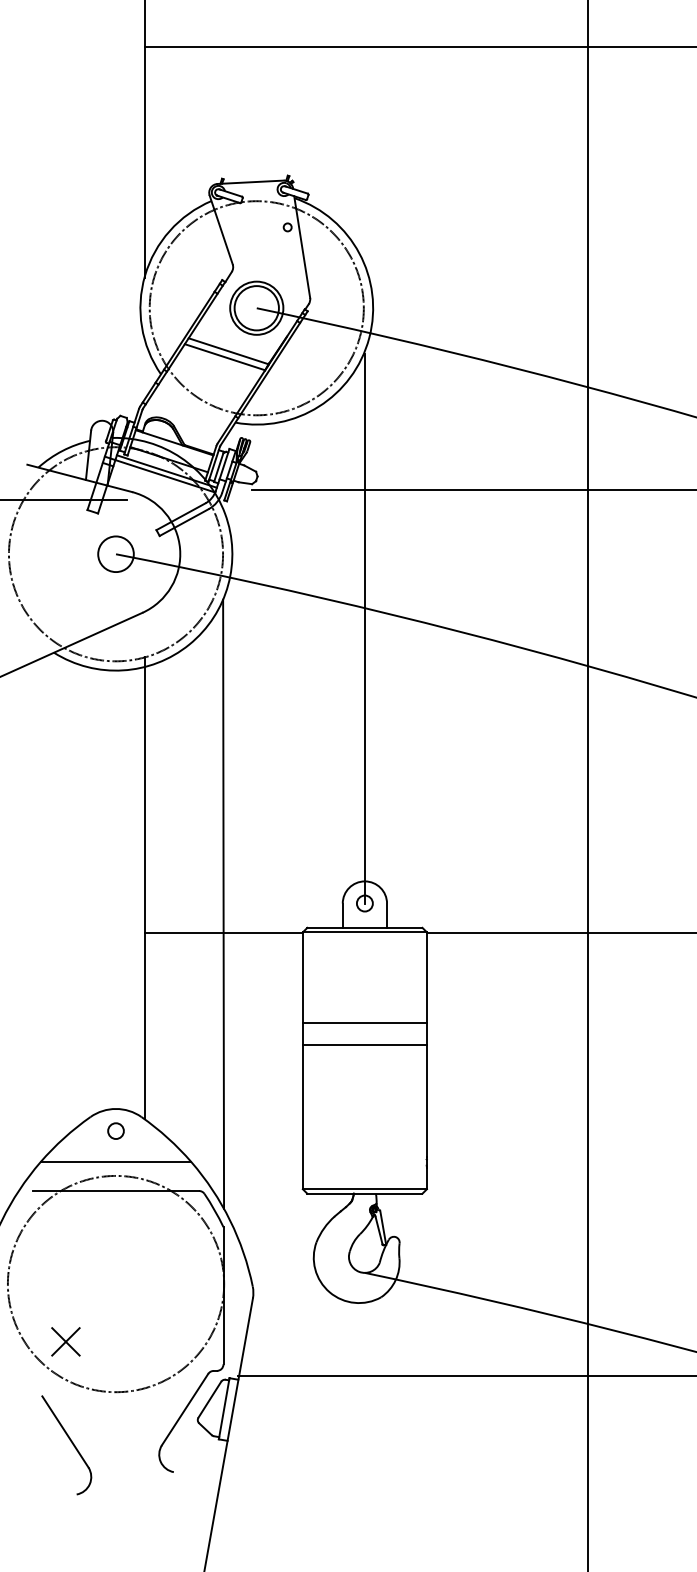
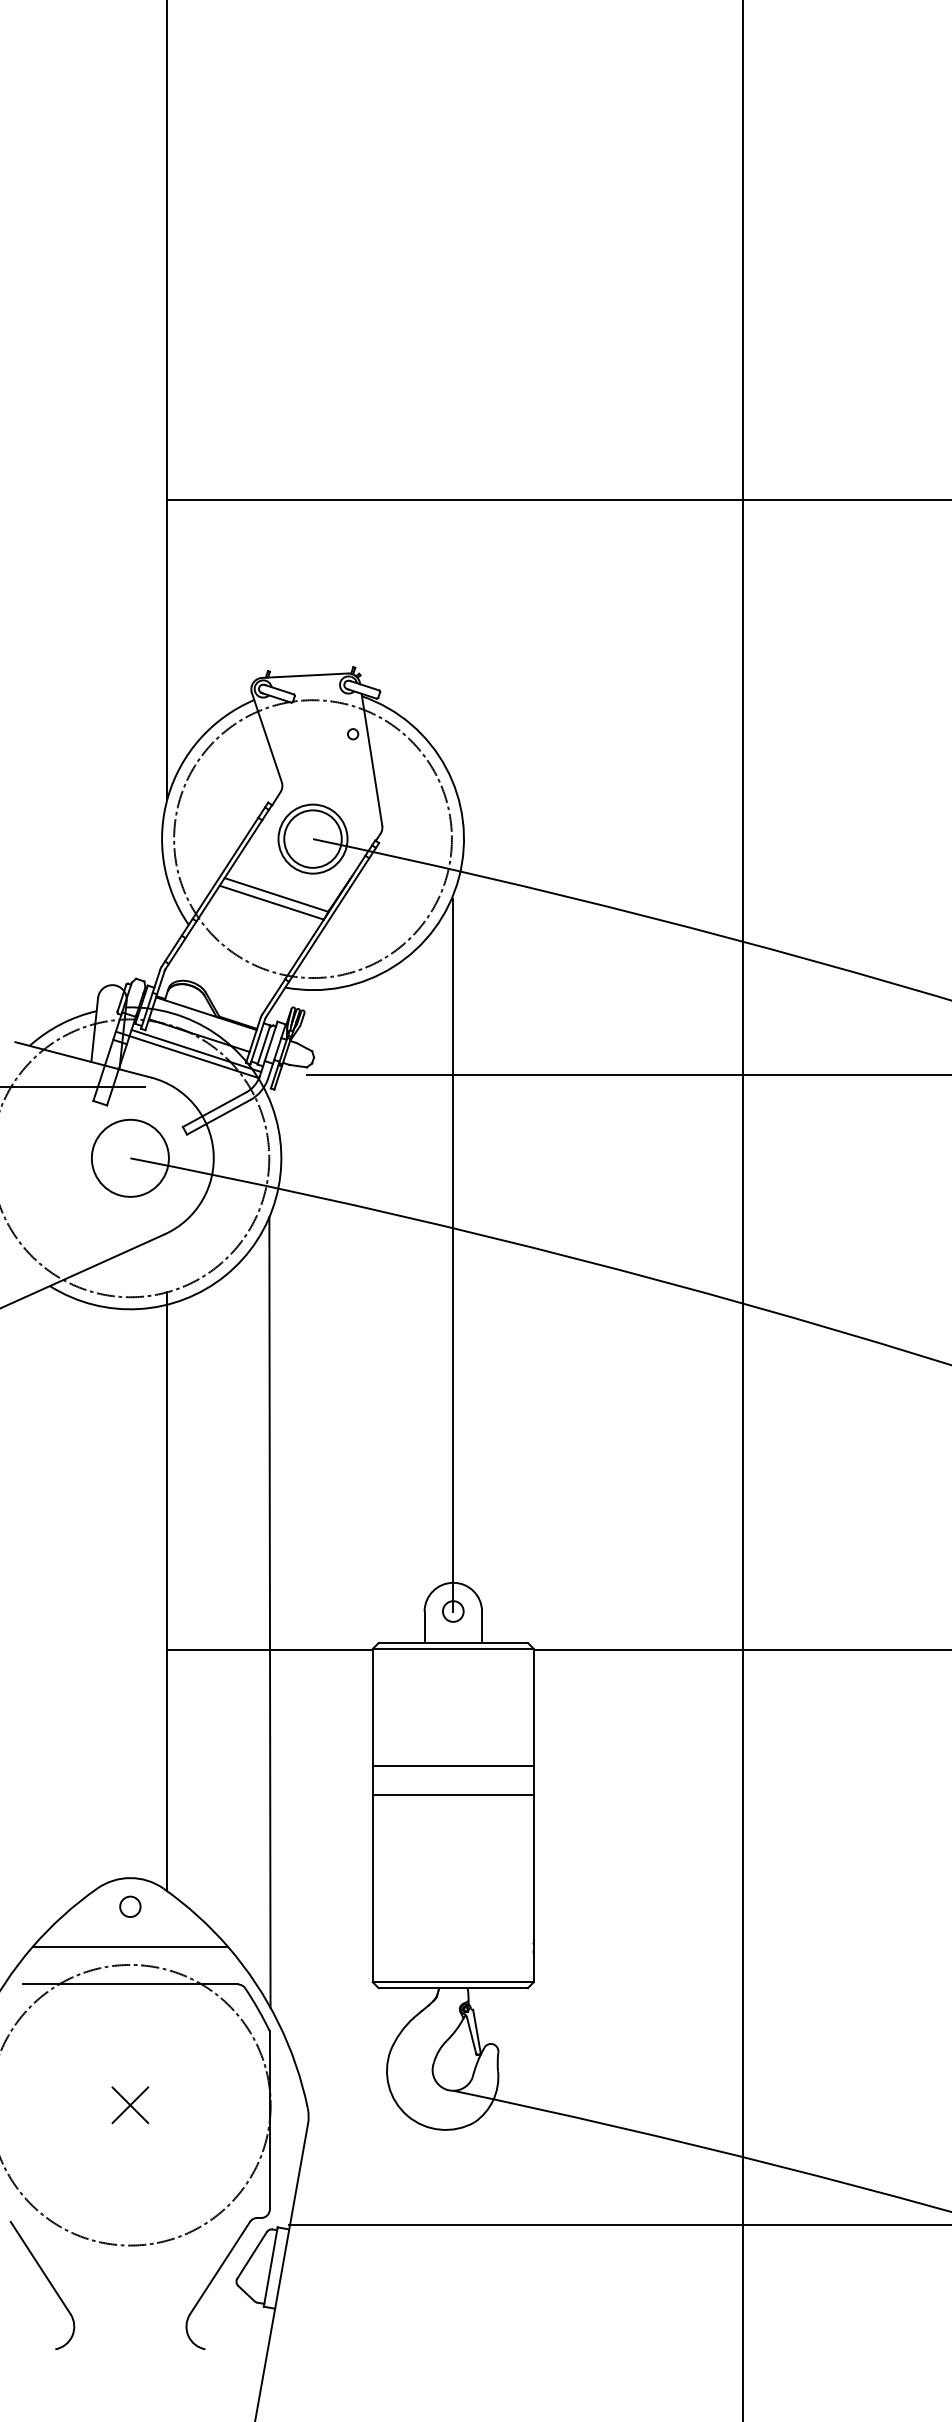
circle: (115, 553) -> (129, 1157), size x1.67
part: (66, 1342) -> (130, 2105), moved
part: (71, 1443) -> (48, 2282), moved

